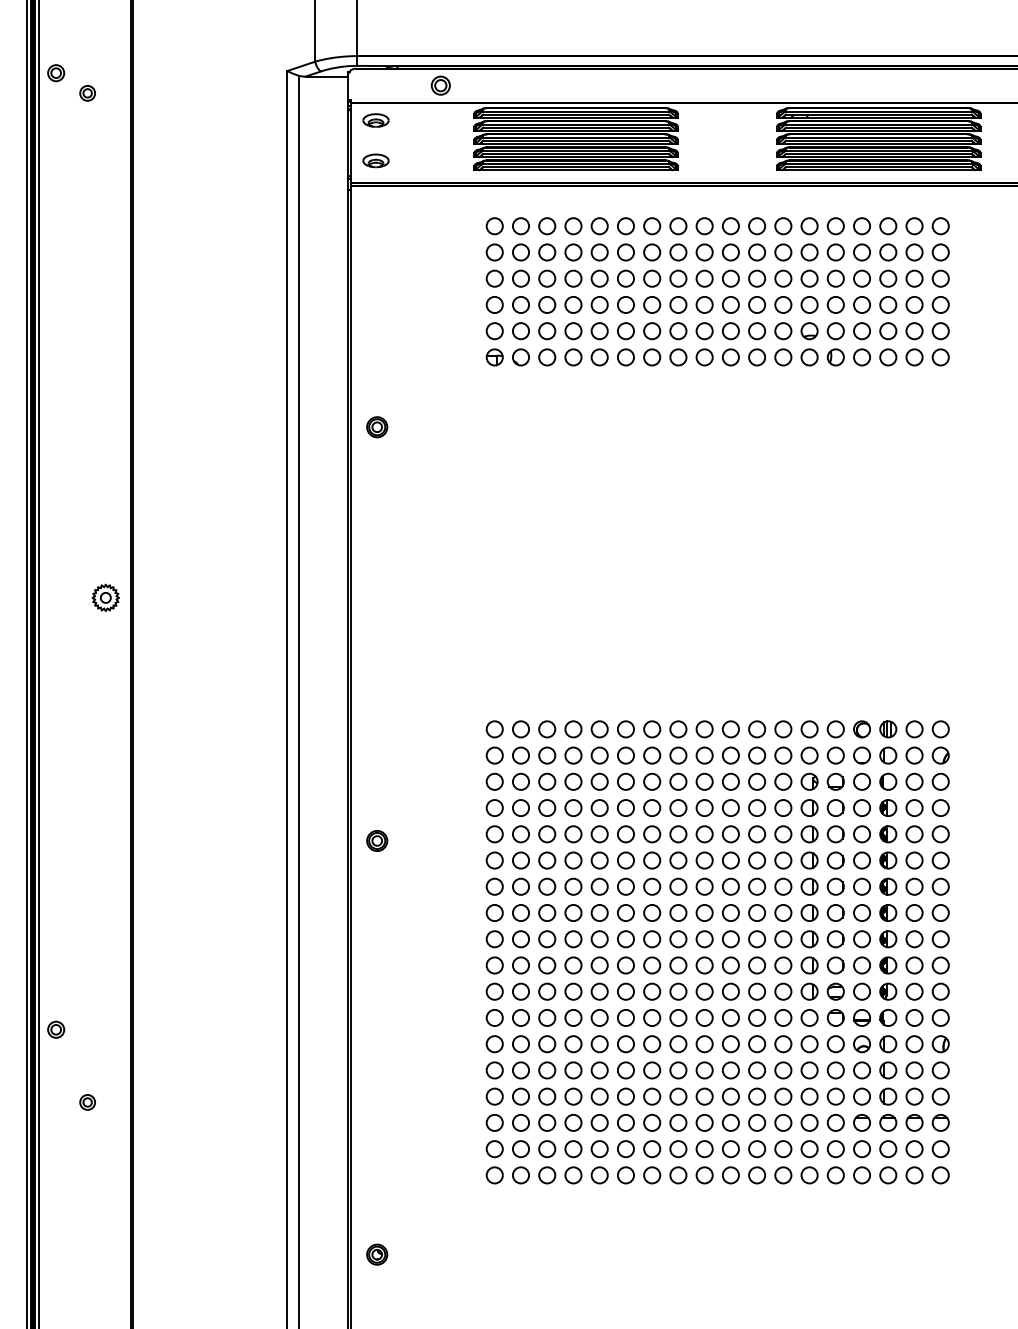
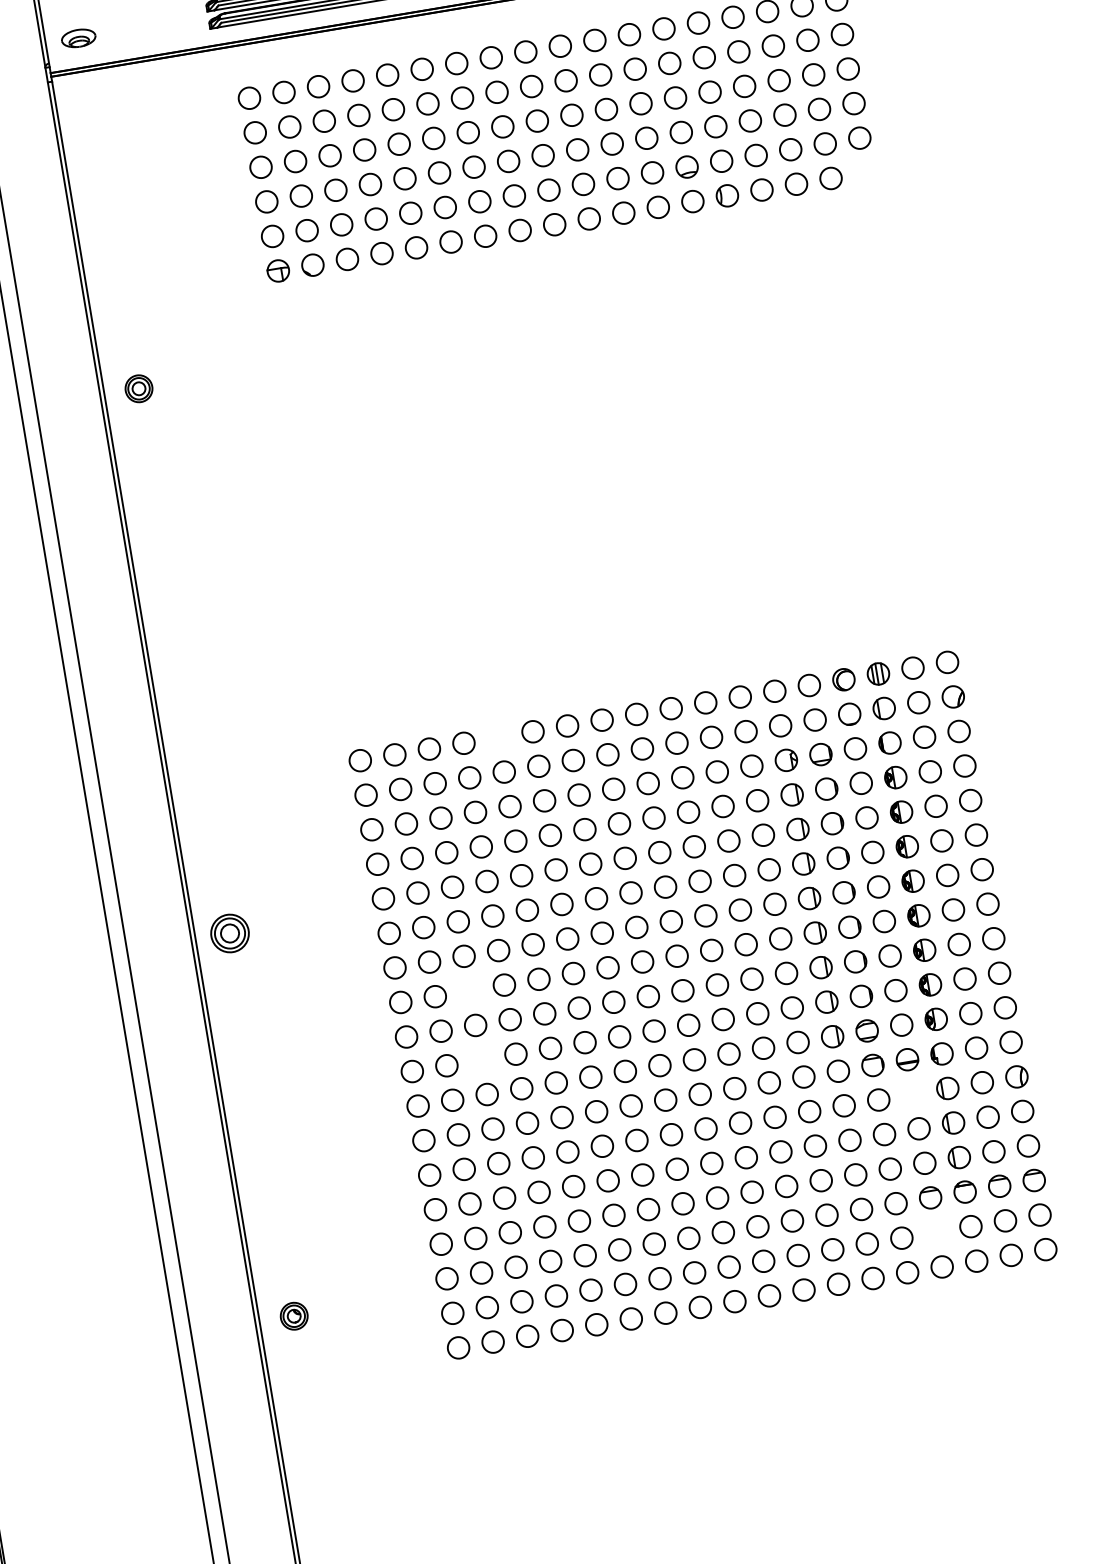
circle: (940, 357) -> (865, 172), removed
circle: (599, 729) -> (498, 737), removed
part: (377, 840) -> (230, 932), size x1.4
circle: (547, 912) -> (470, 990), removed
circle: (547, 965) -> (481, 1059), removed
part: (861, 1044) -> (912, 1094), removed
circle: (861, 1149) -> (935, 1233), removed
part: (377, 1254) -> (294, 1315), moved

